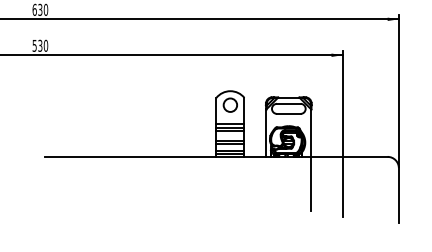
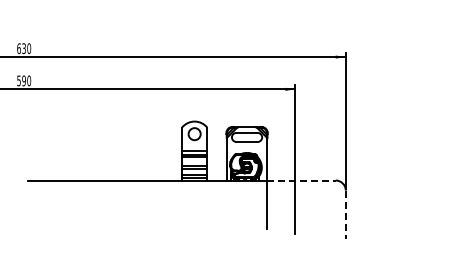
text: (39, 45) -> (23, 80), 530 -> 590
line: (349, 156) -> (301, 180), solid -> dashed
line: (398, 195) -> (345, 215), solid -> dashed

